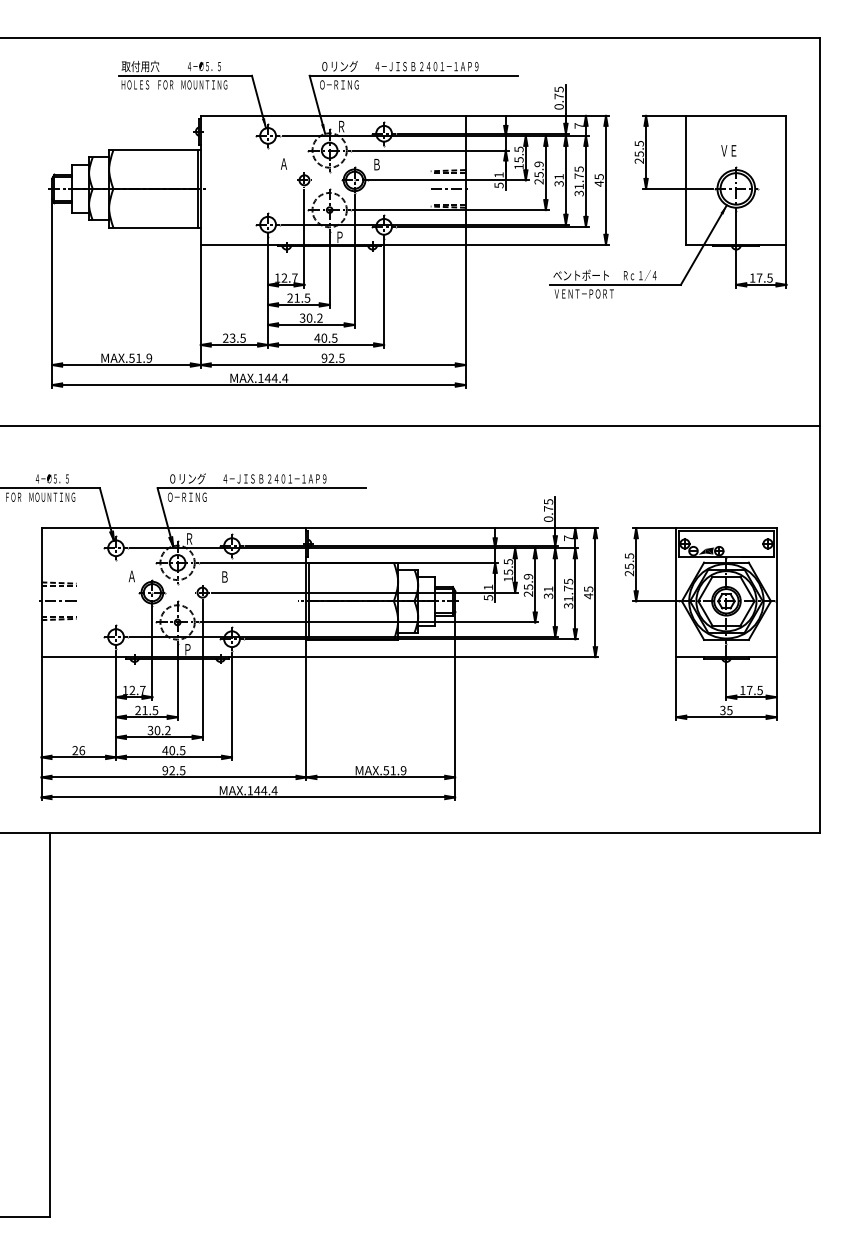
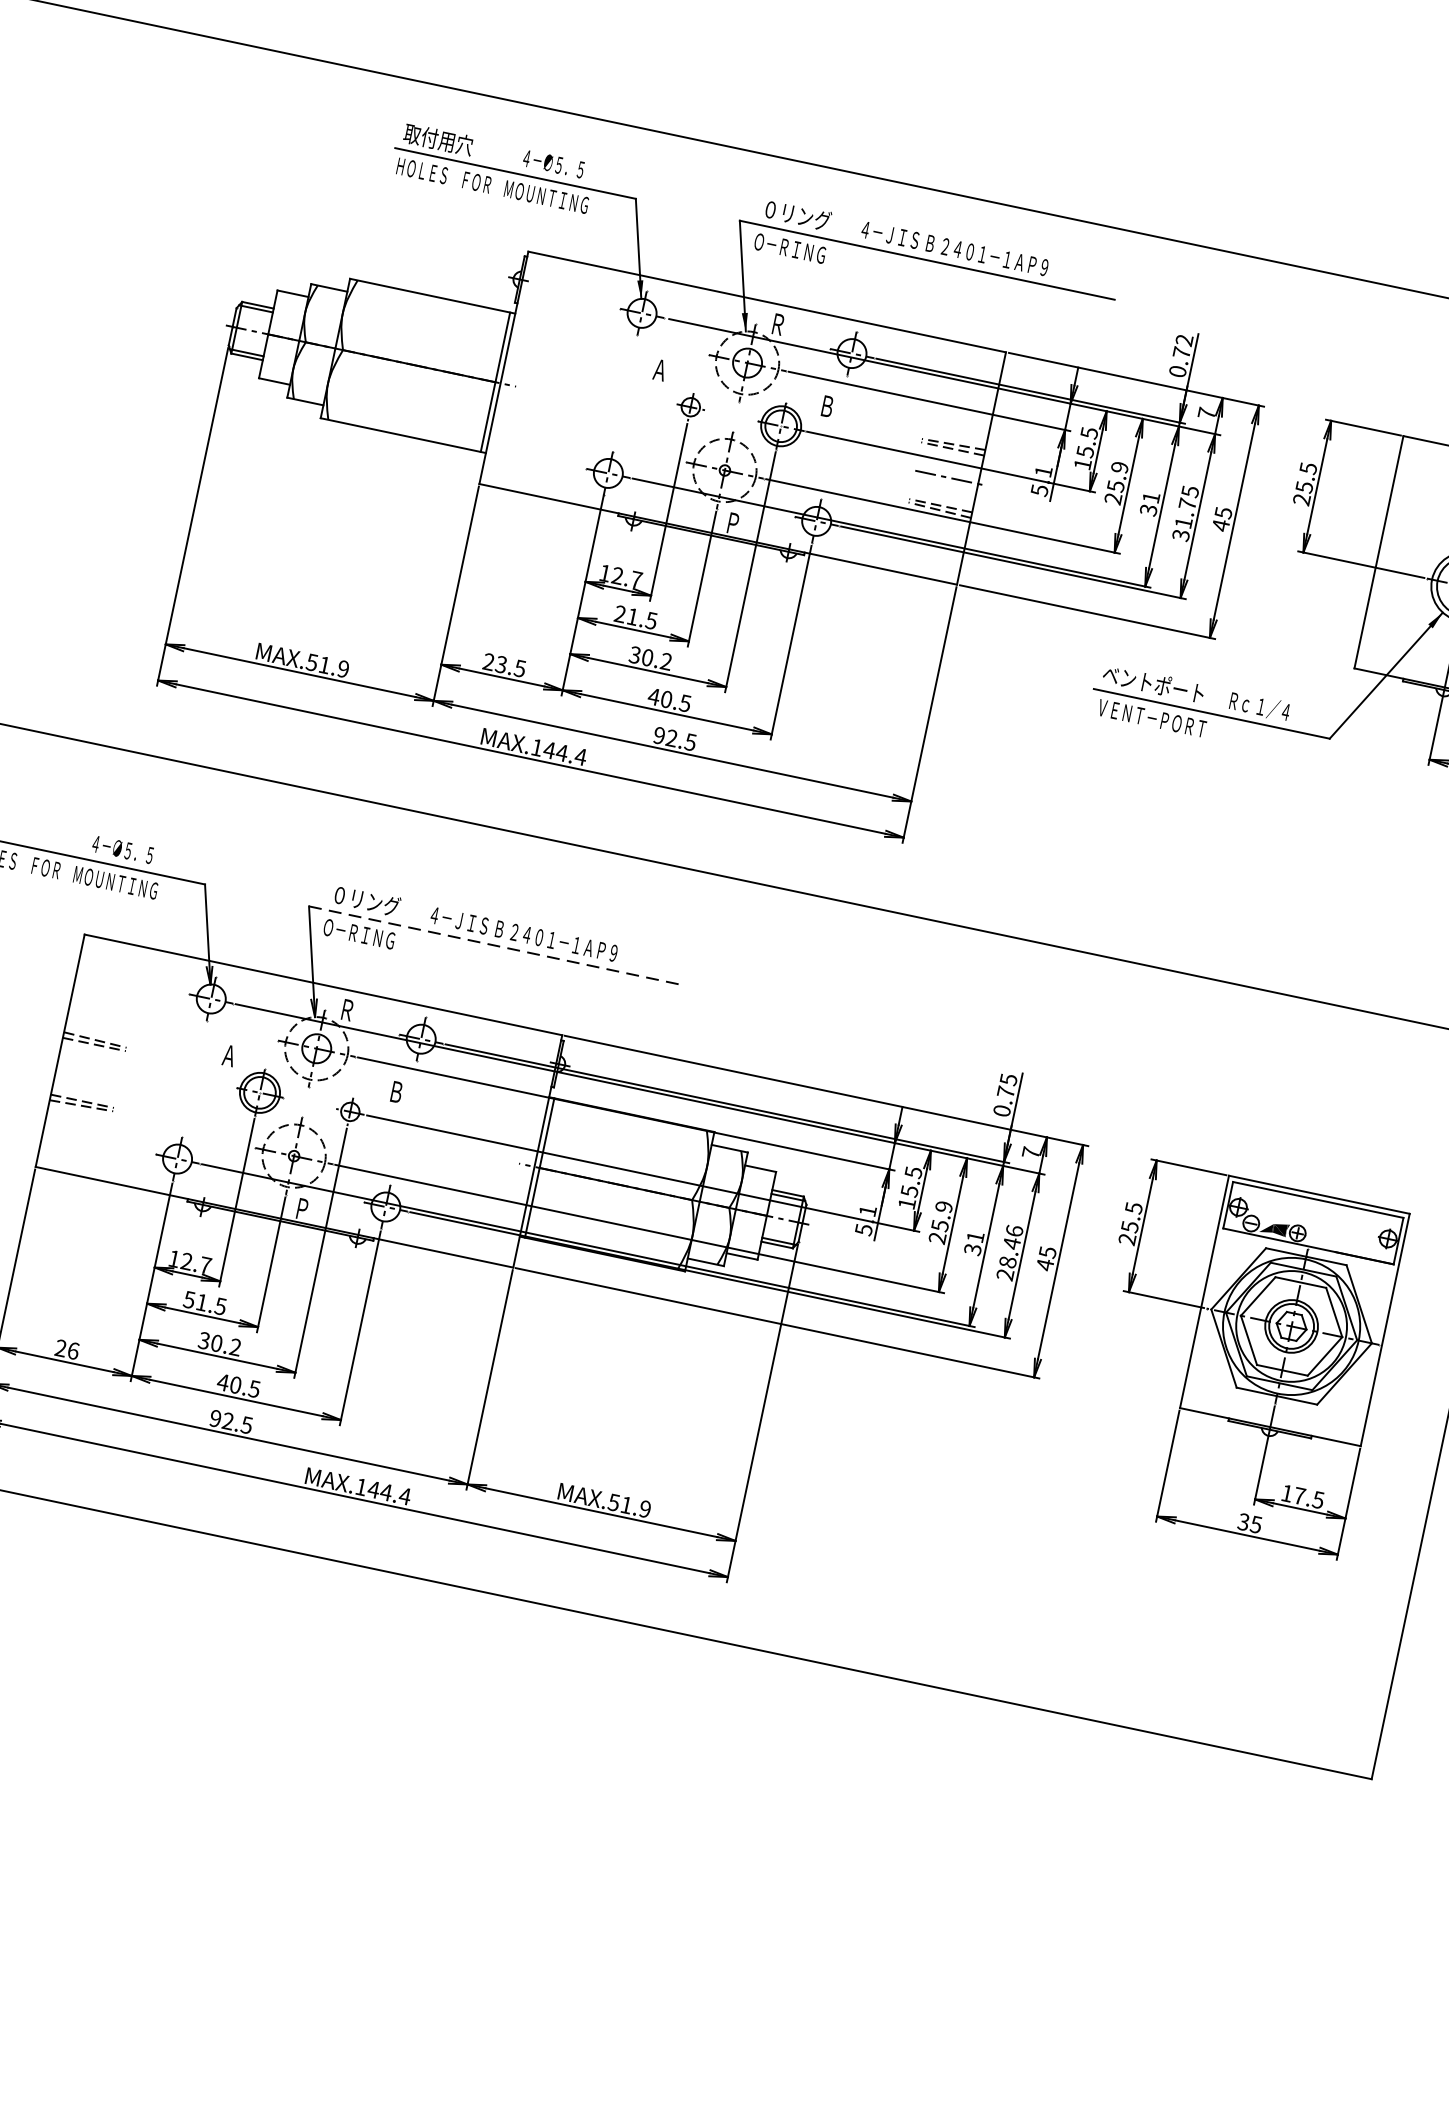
text: (558, 89) -> (1183, 340), 0.75 -> 0.72
line: (261, 488) -> (496, 946), solid -> dashed
text: (568, 593) -> (1009, 1252), 31.75 -> 28.46
line: (57, 601) -> (85, 1072), removed
text: (137, 710) -> (188, 1299), 21.5 -> 51.5

